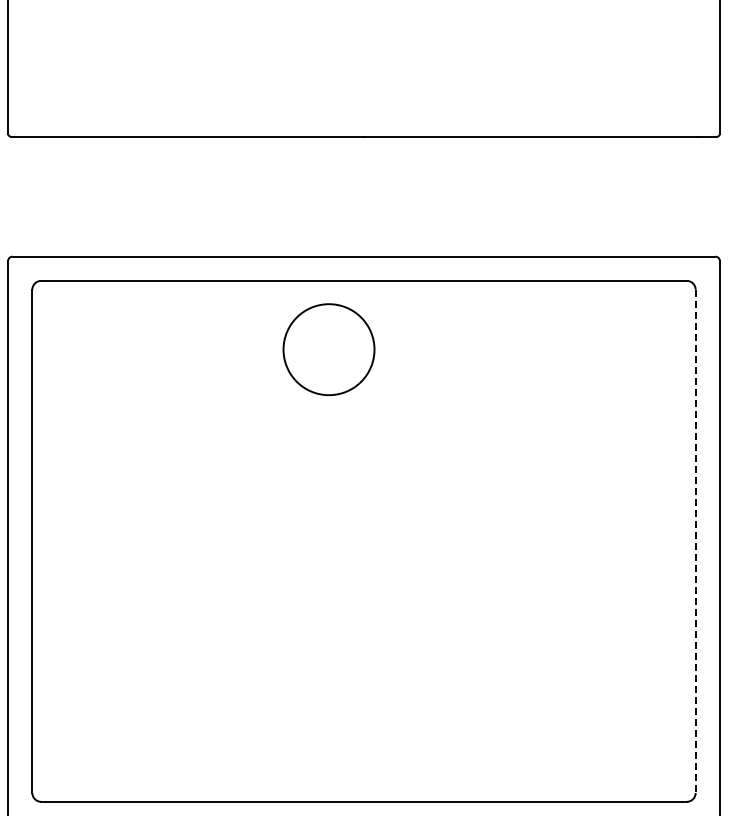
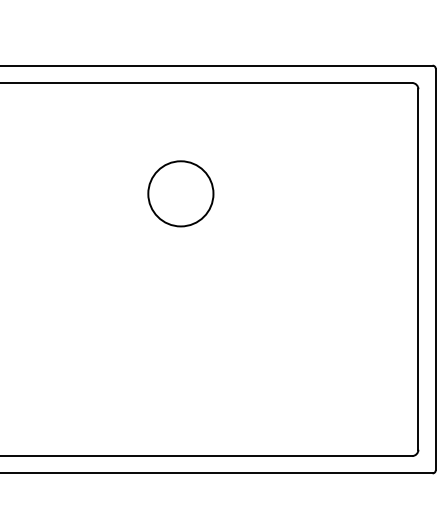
circle: (328, 349) -> (180, 193), moved
line: (695, 541) -> (418, 269), dashed -> solid

